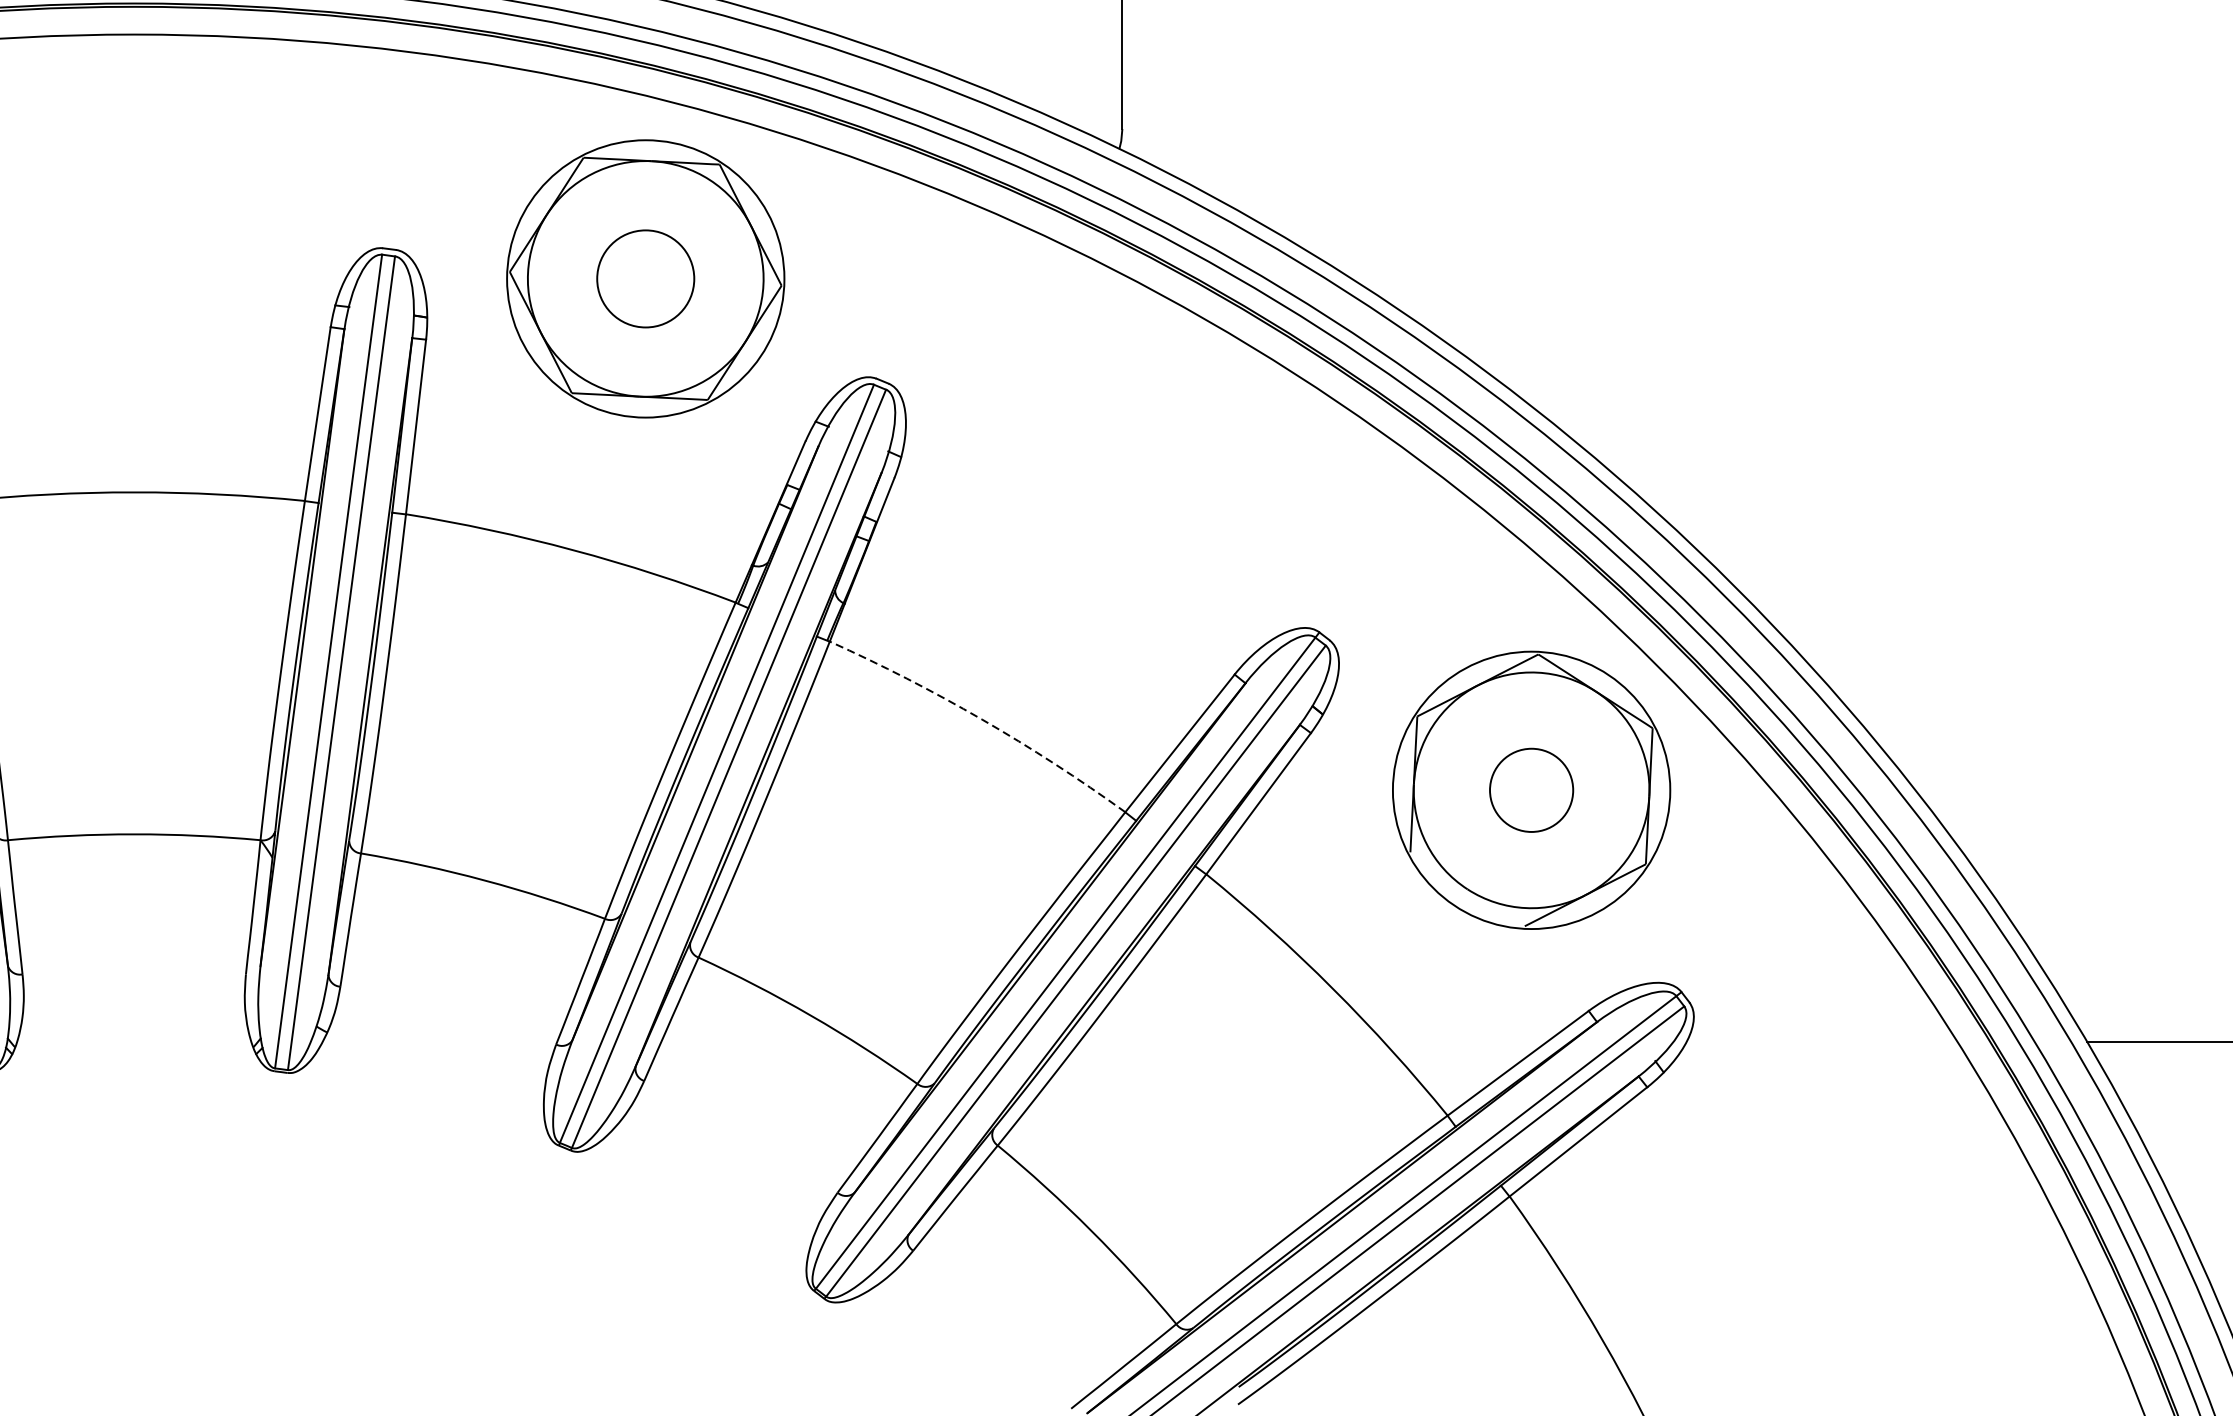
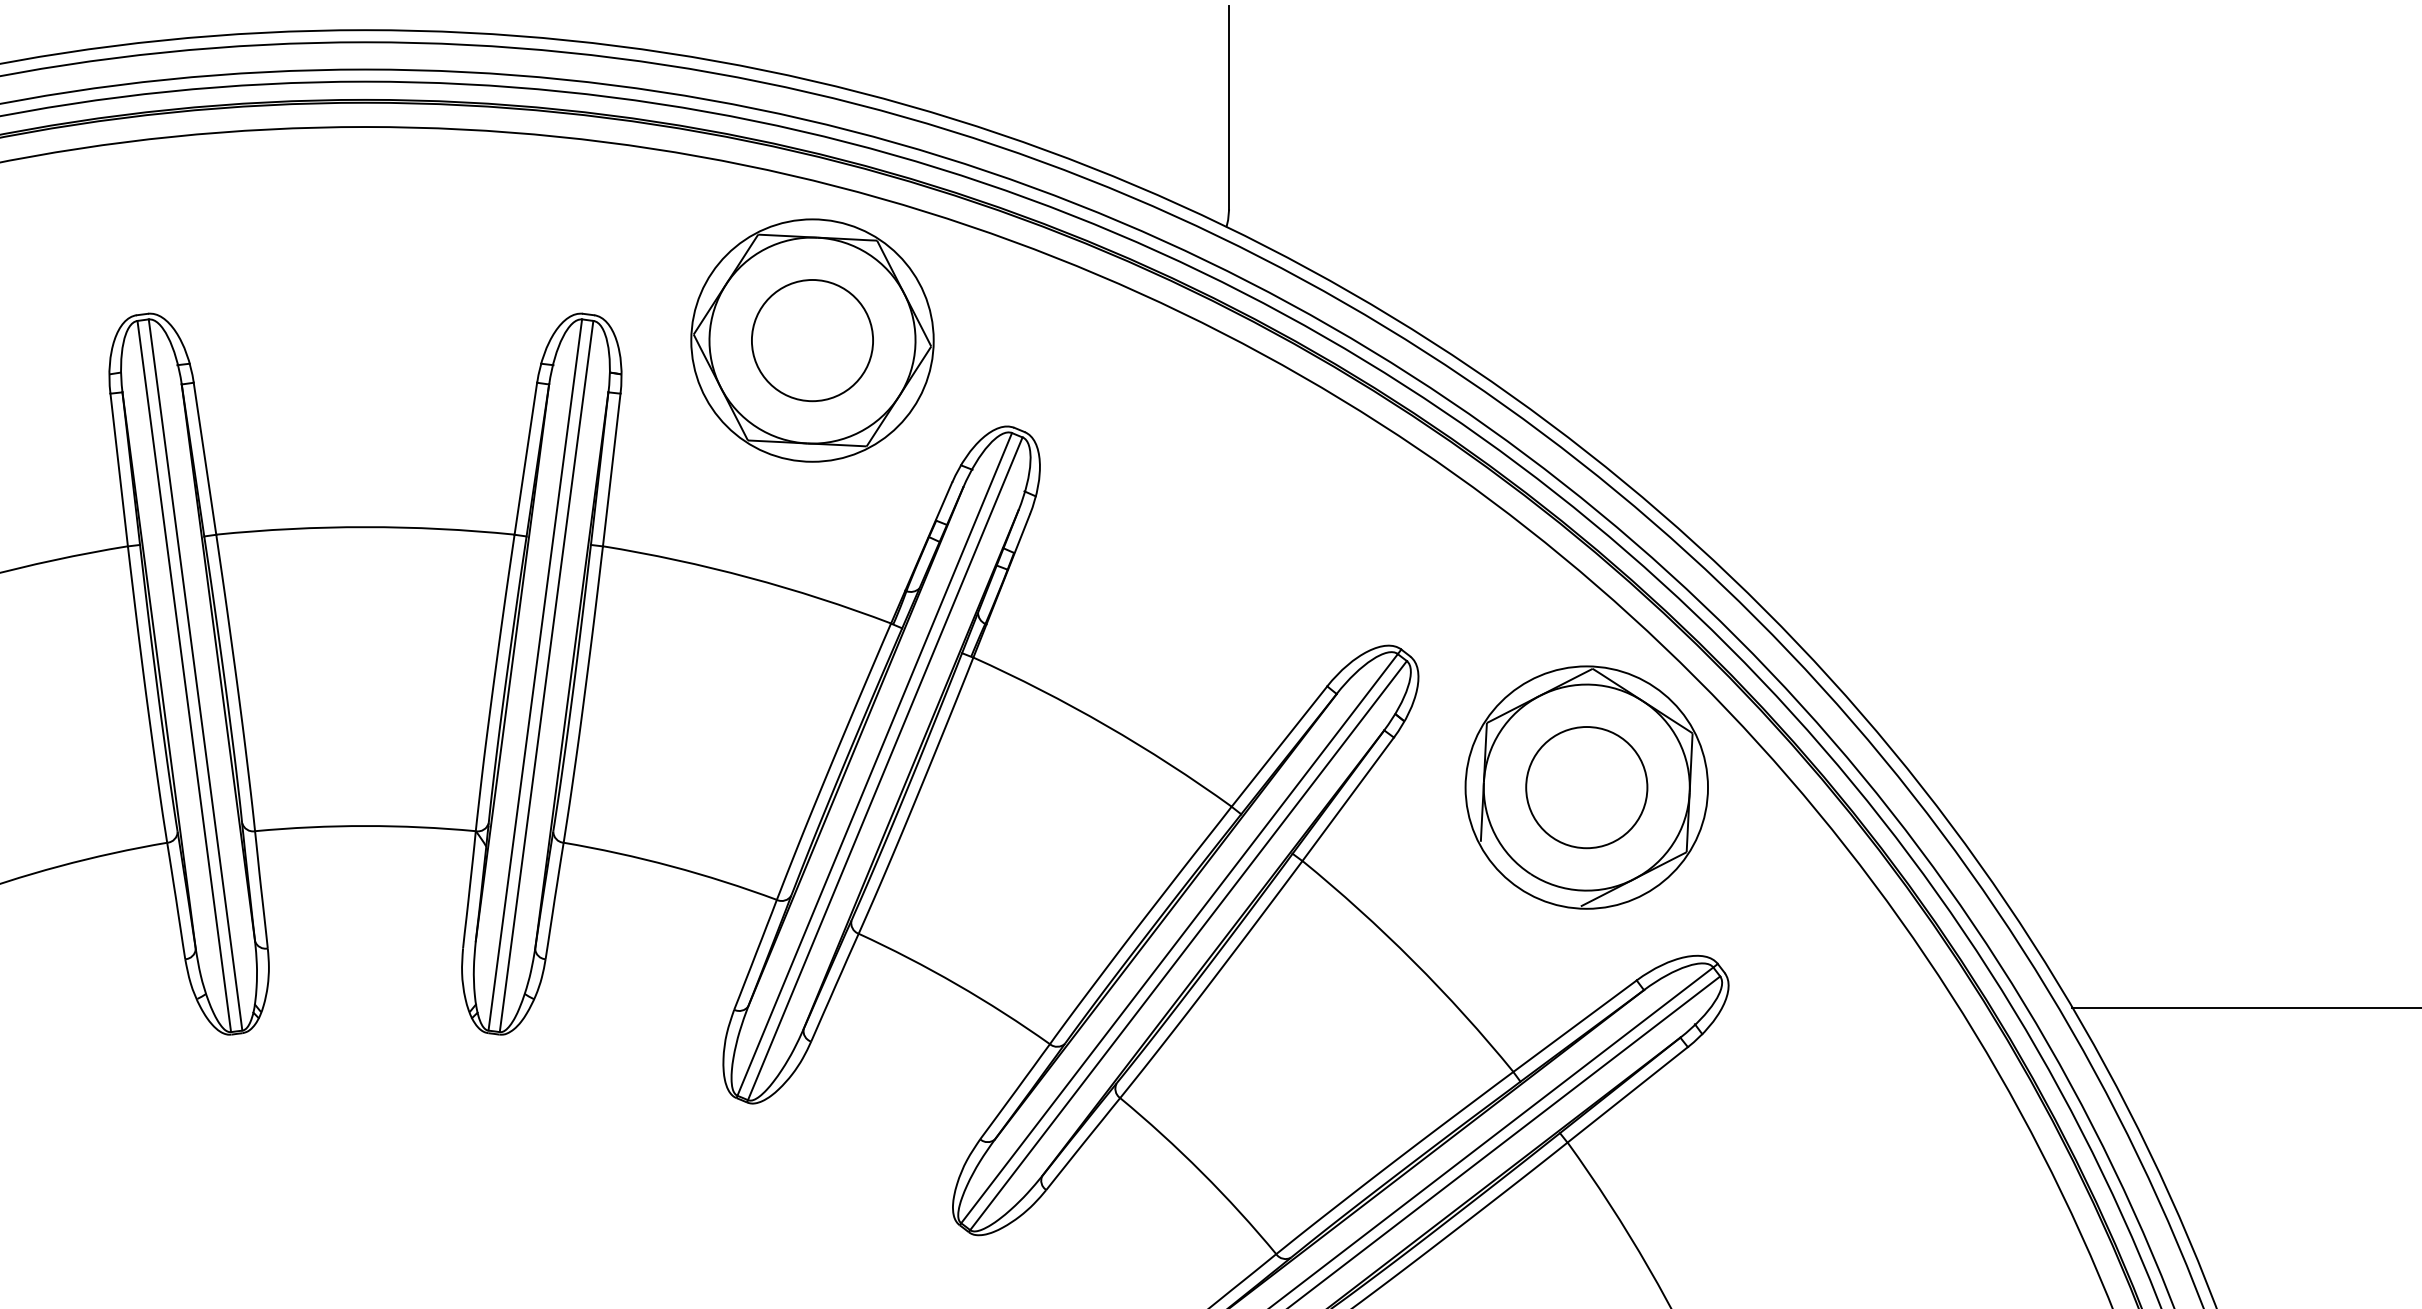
circle: (645, 278) -> (812, 340), size x1.43
arc: (982, 719) -> (1106, 725), dashed -> solid
circle: (1531, 790) -> (1586, 787), size x1.67

